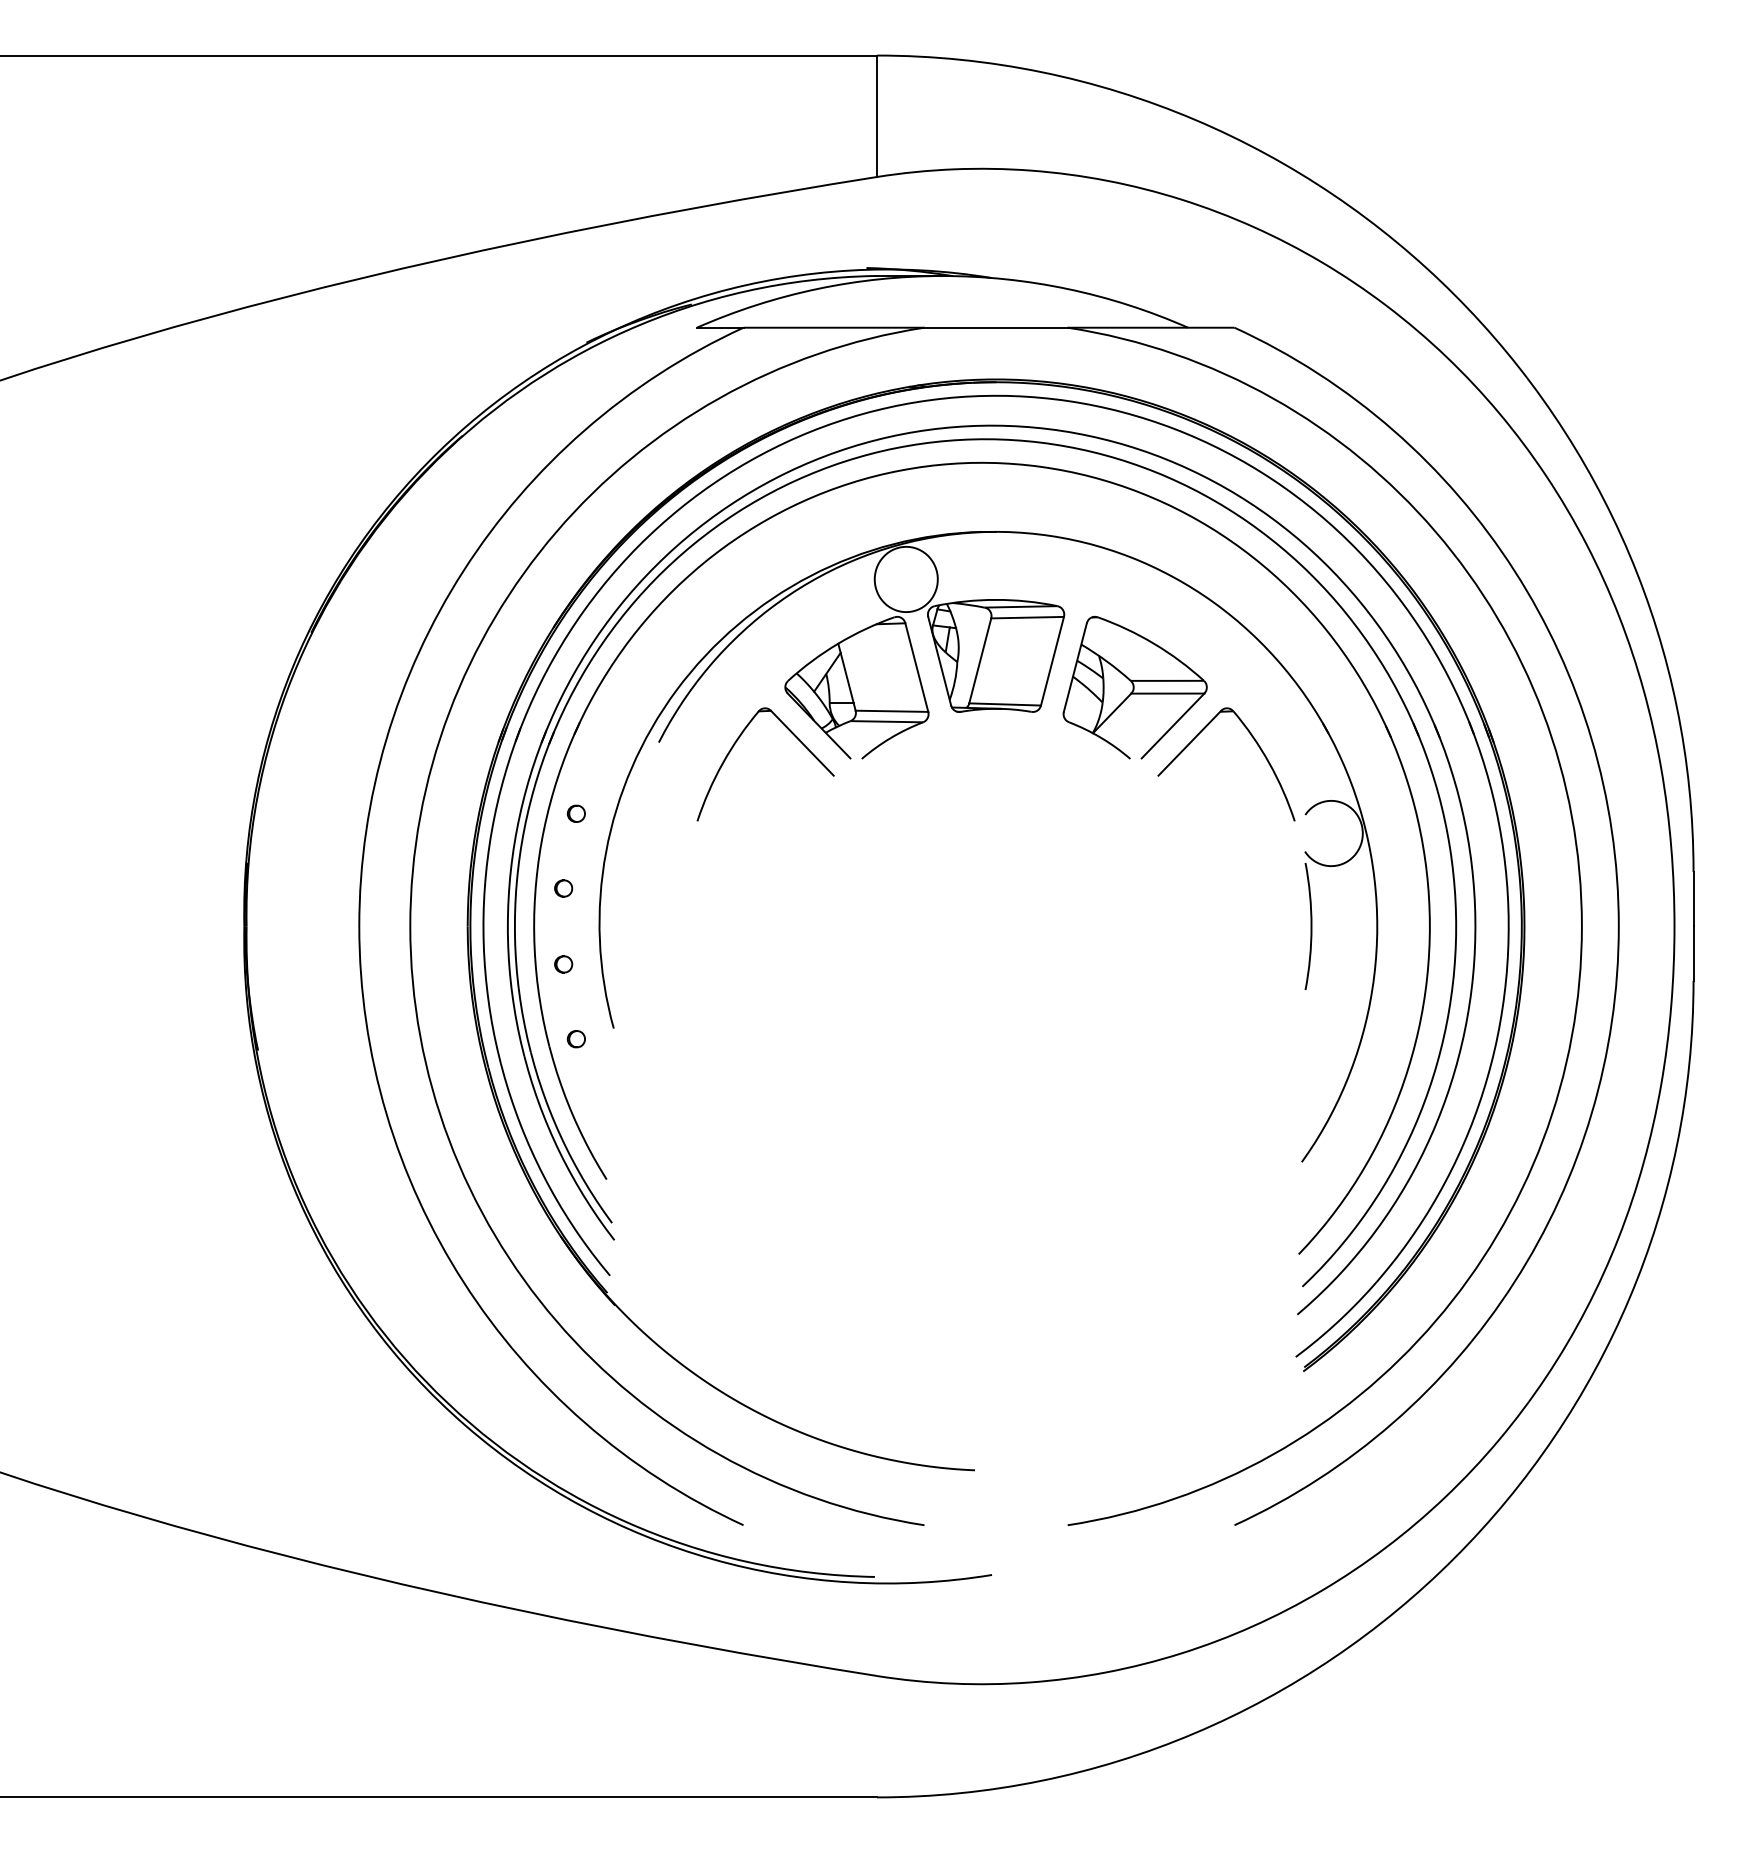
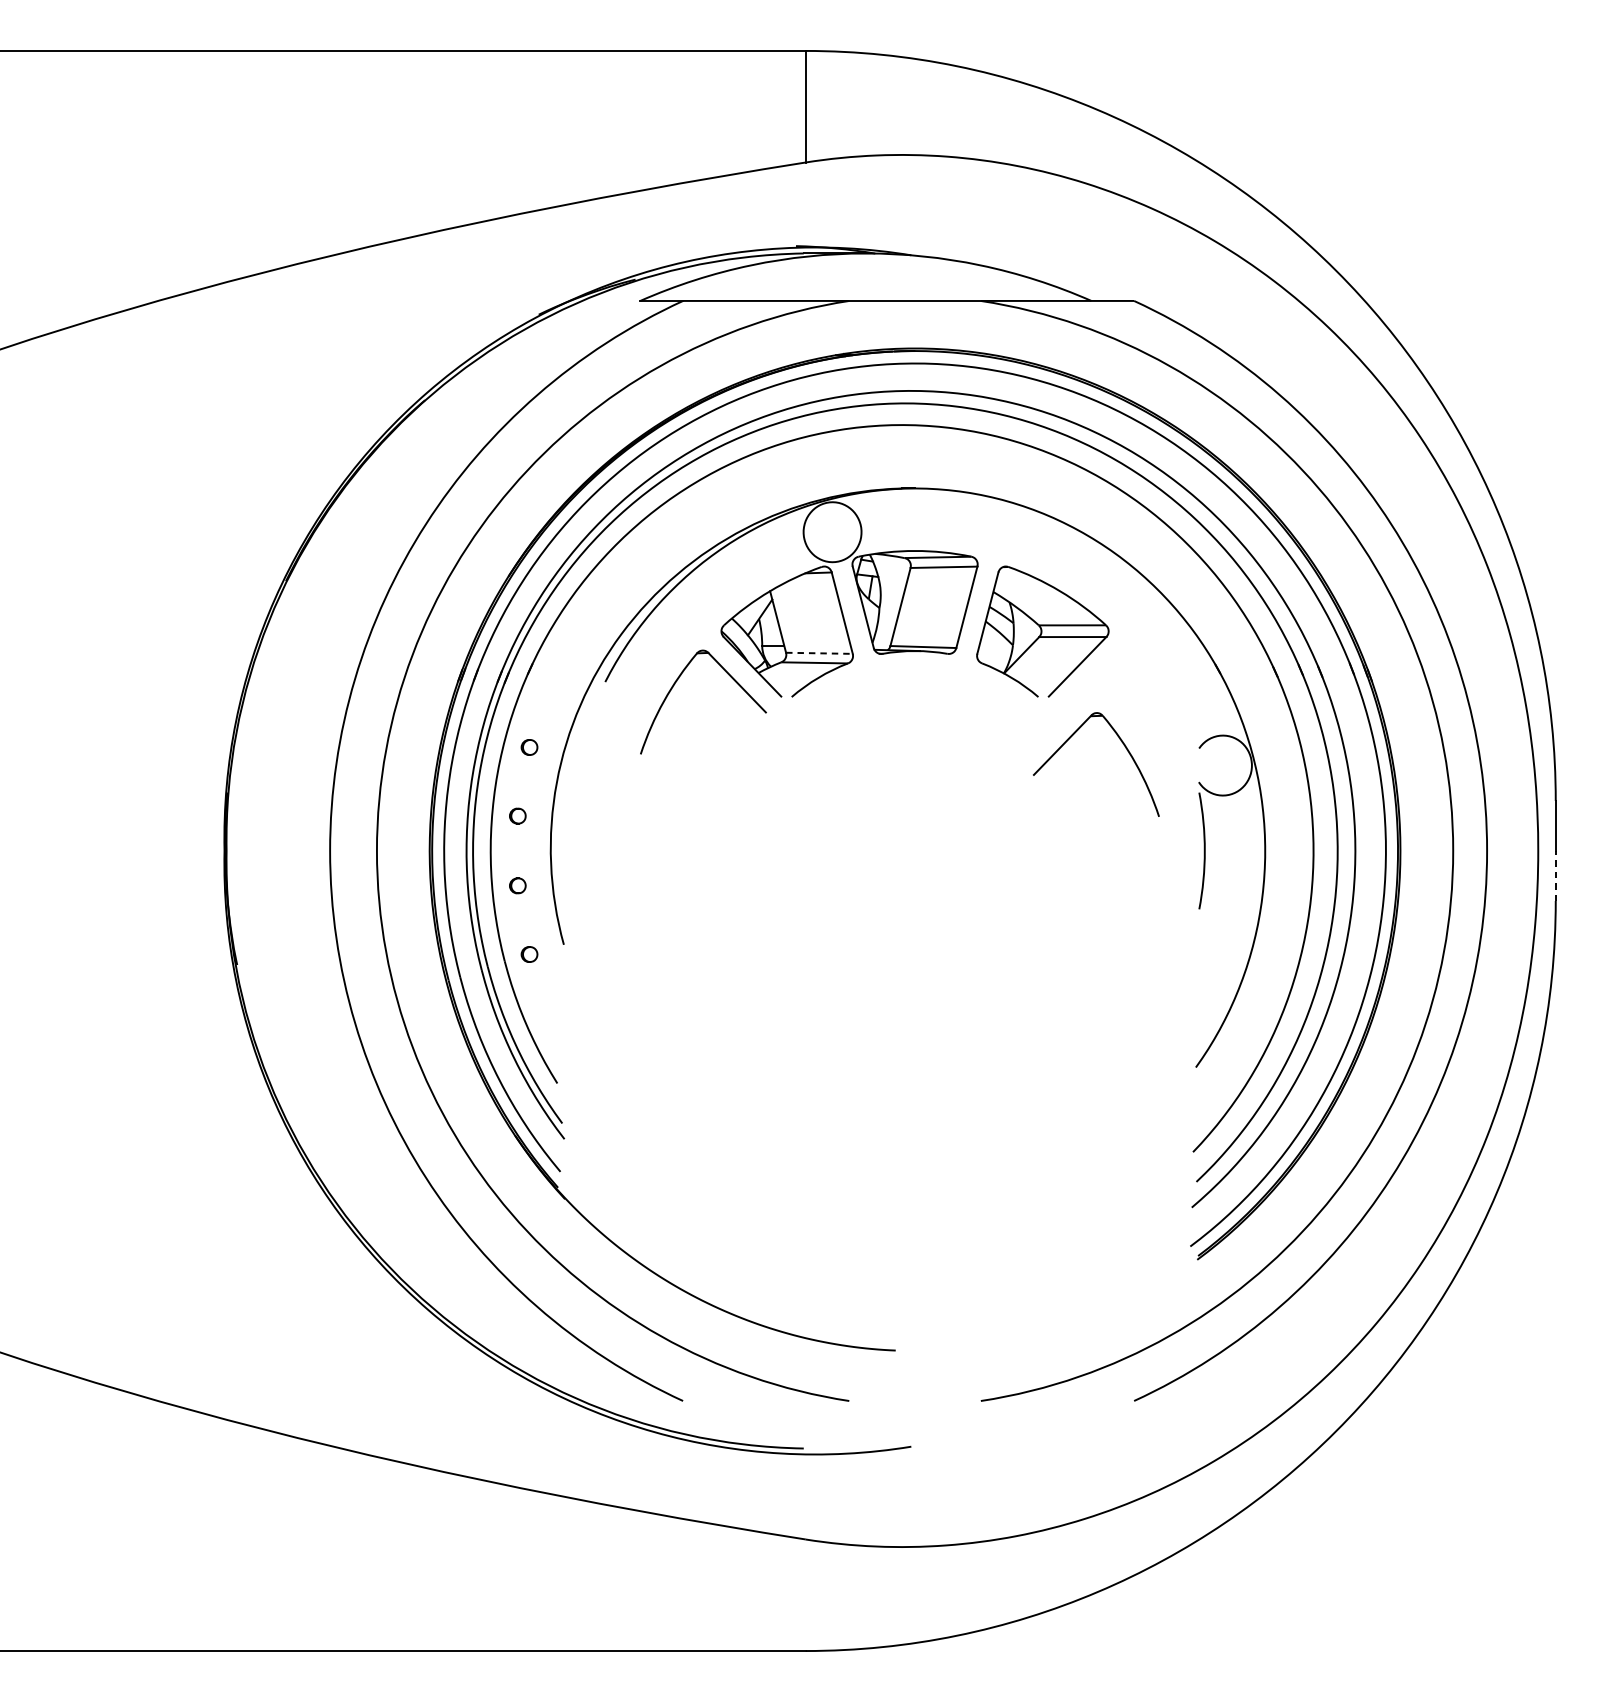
line: (892, 711) -> (819, 653), solid -> dashed
part: (1254, 741) -> (1122, 743), moved
line: (1693, 953) -> (1555, 875), solid -> dashed

